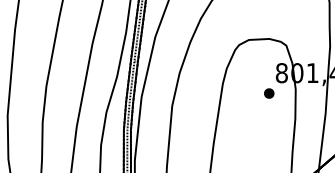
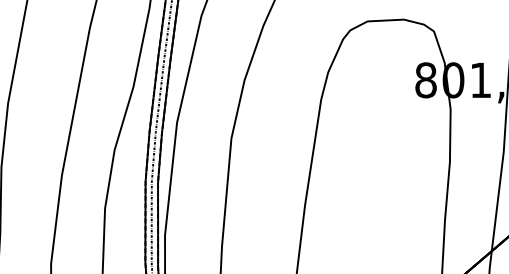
part: (269, 93) -> (404, 116), removed

